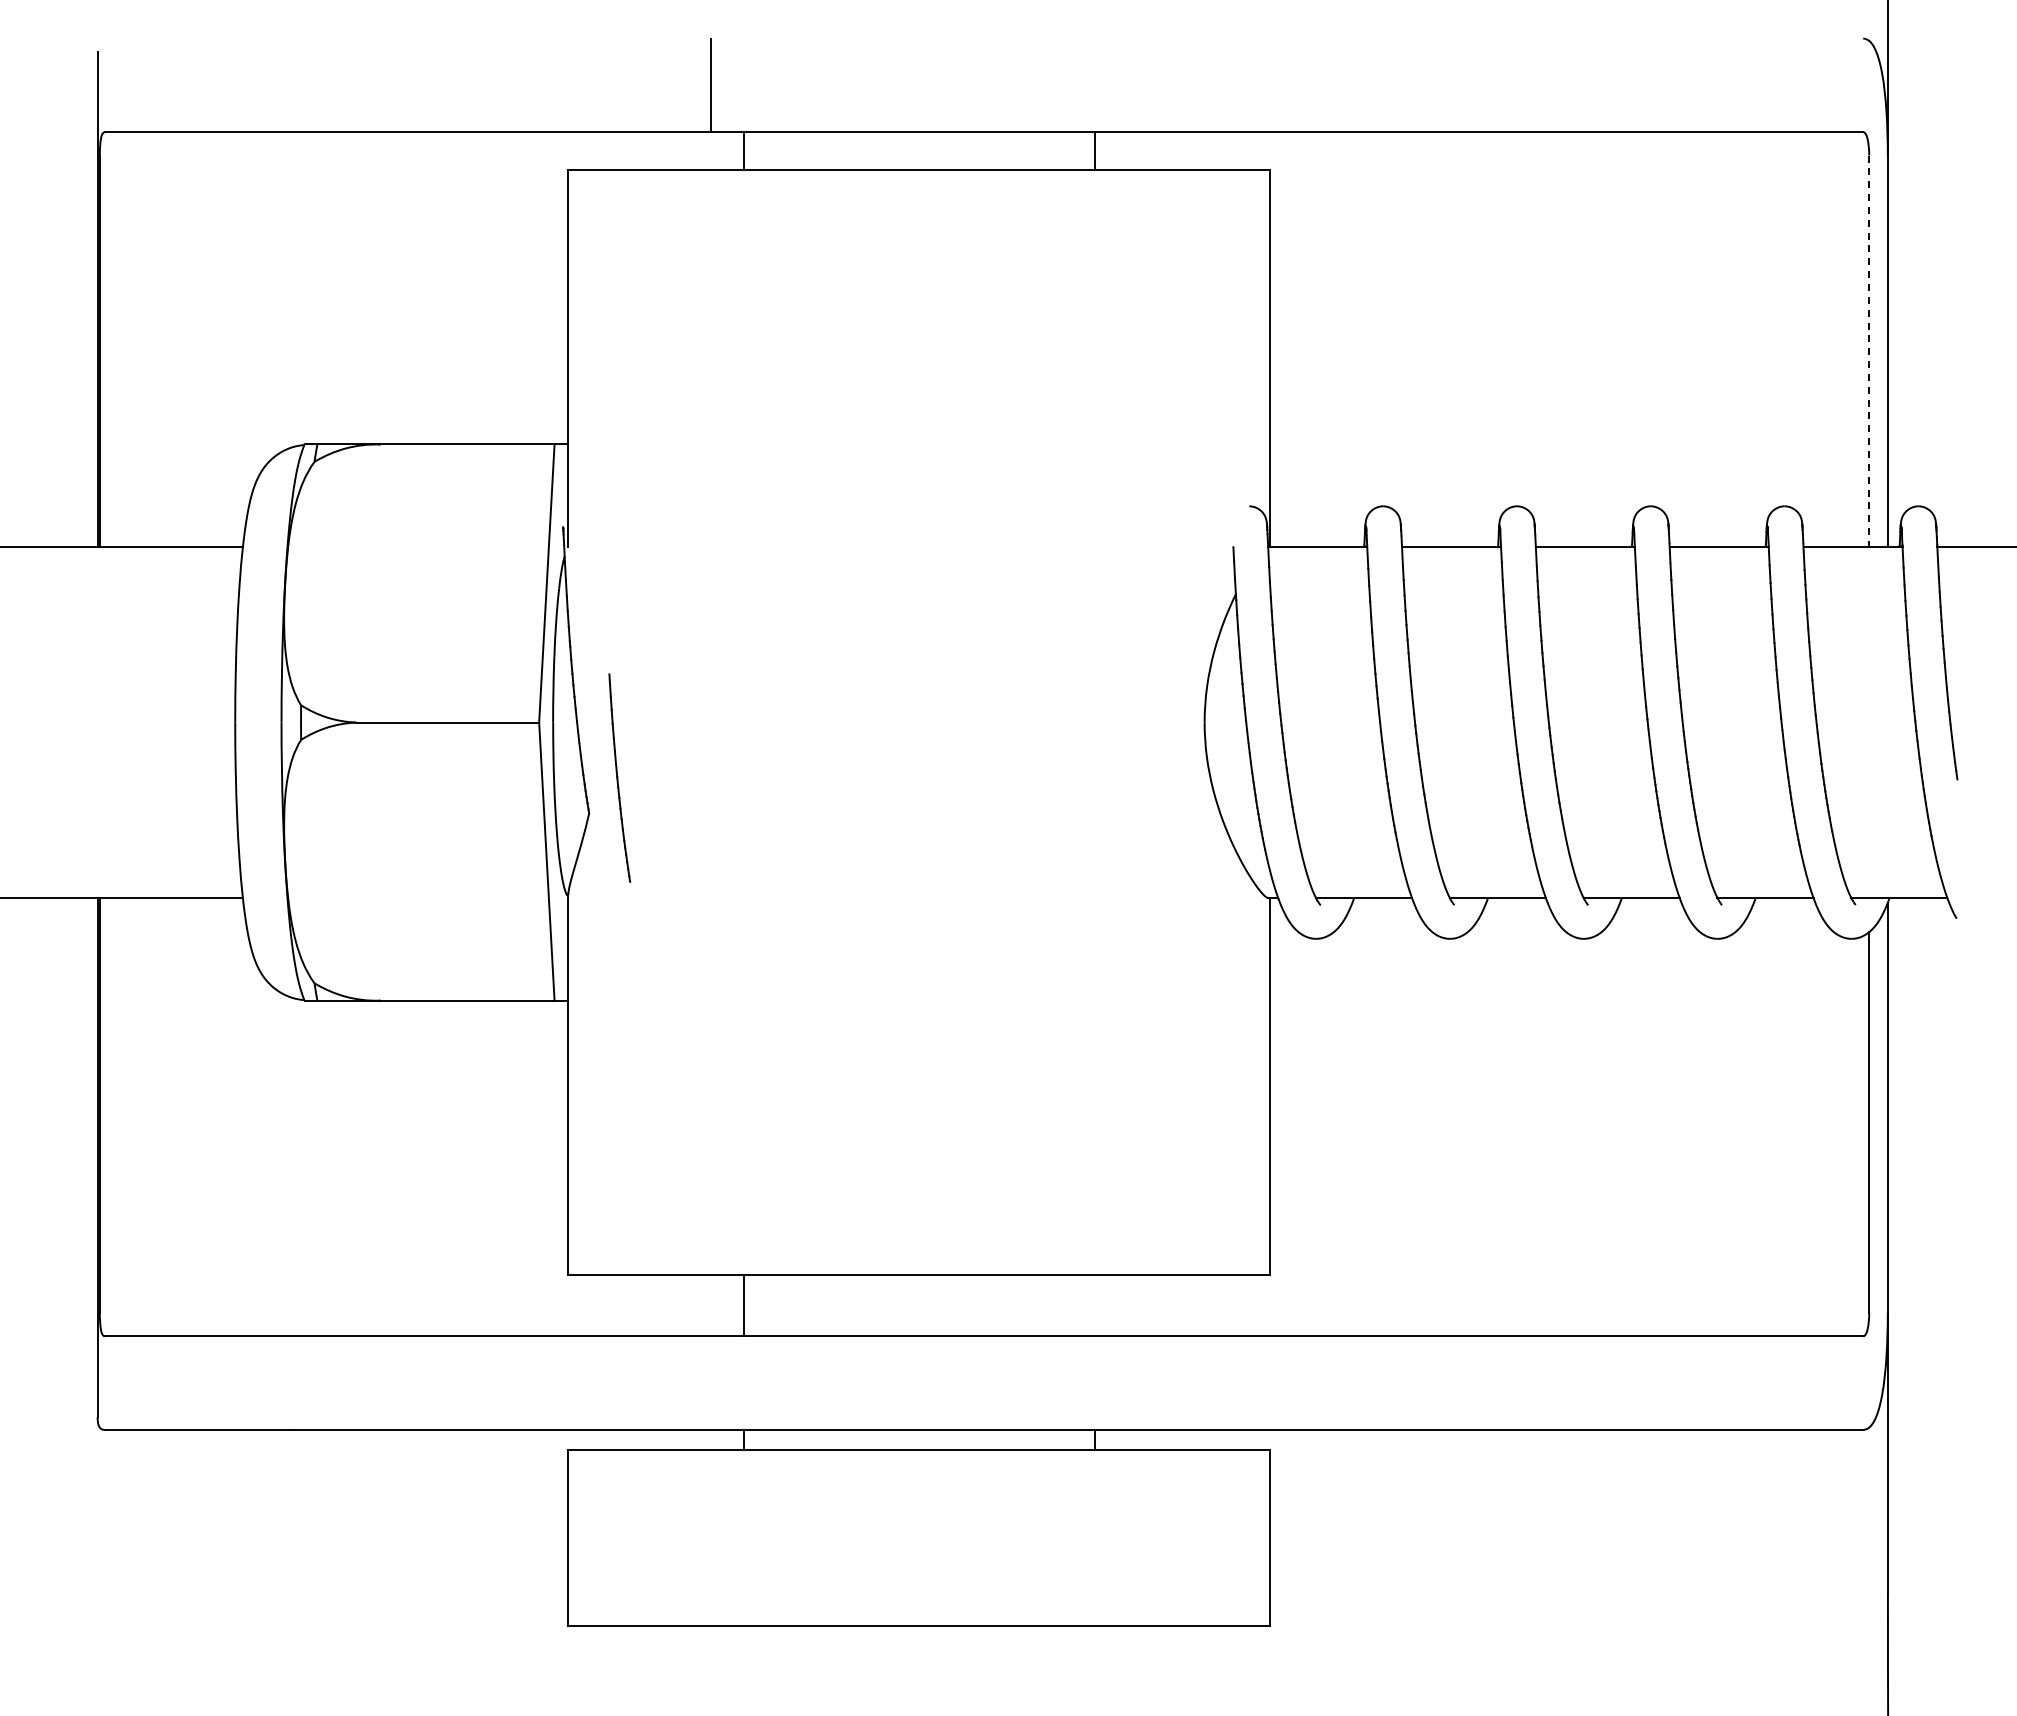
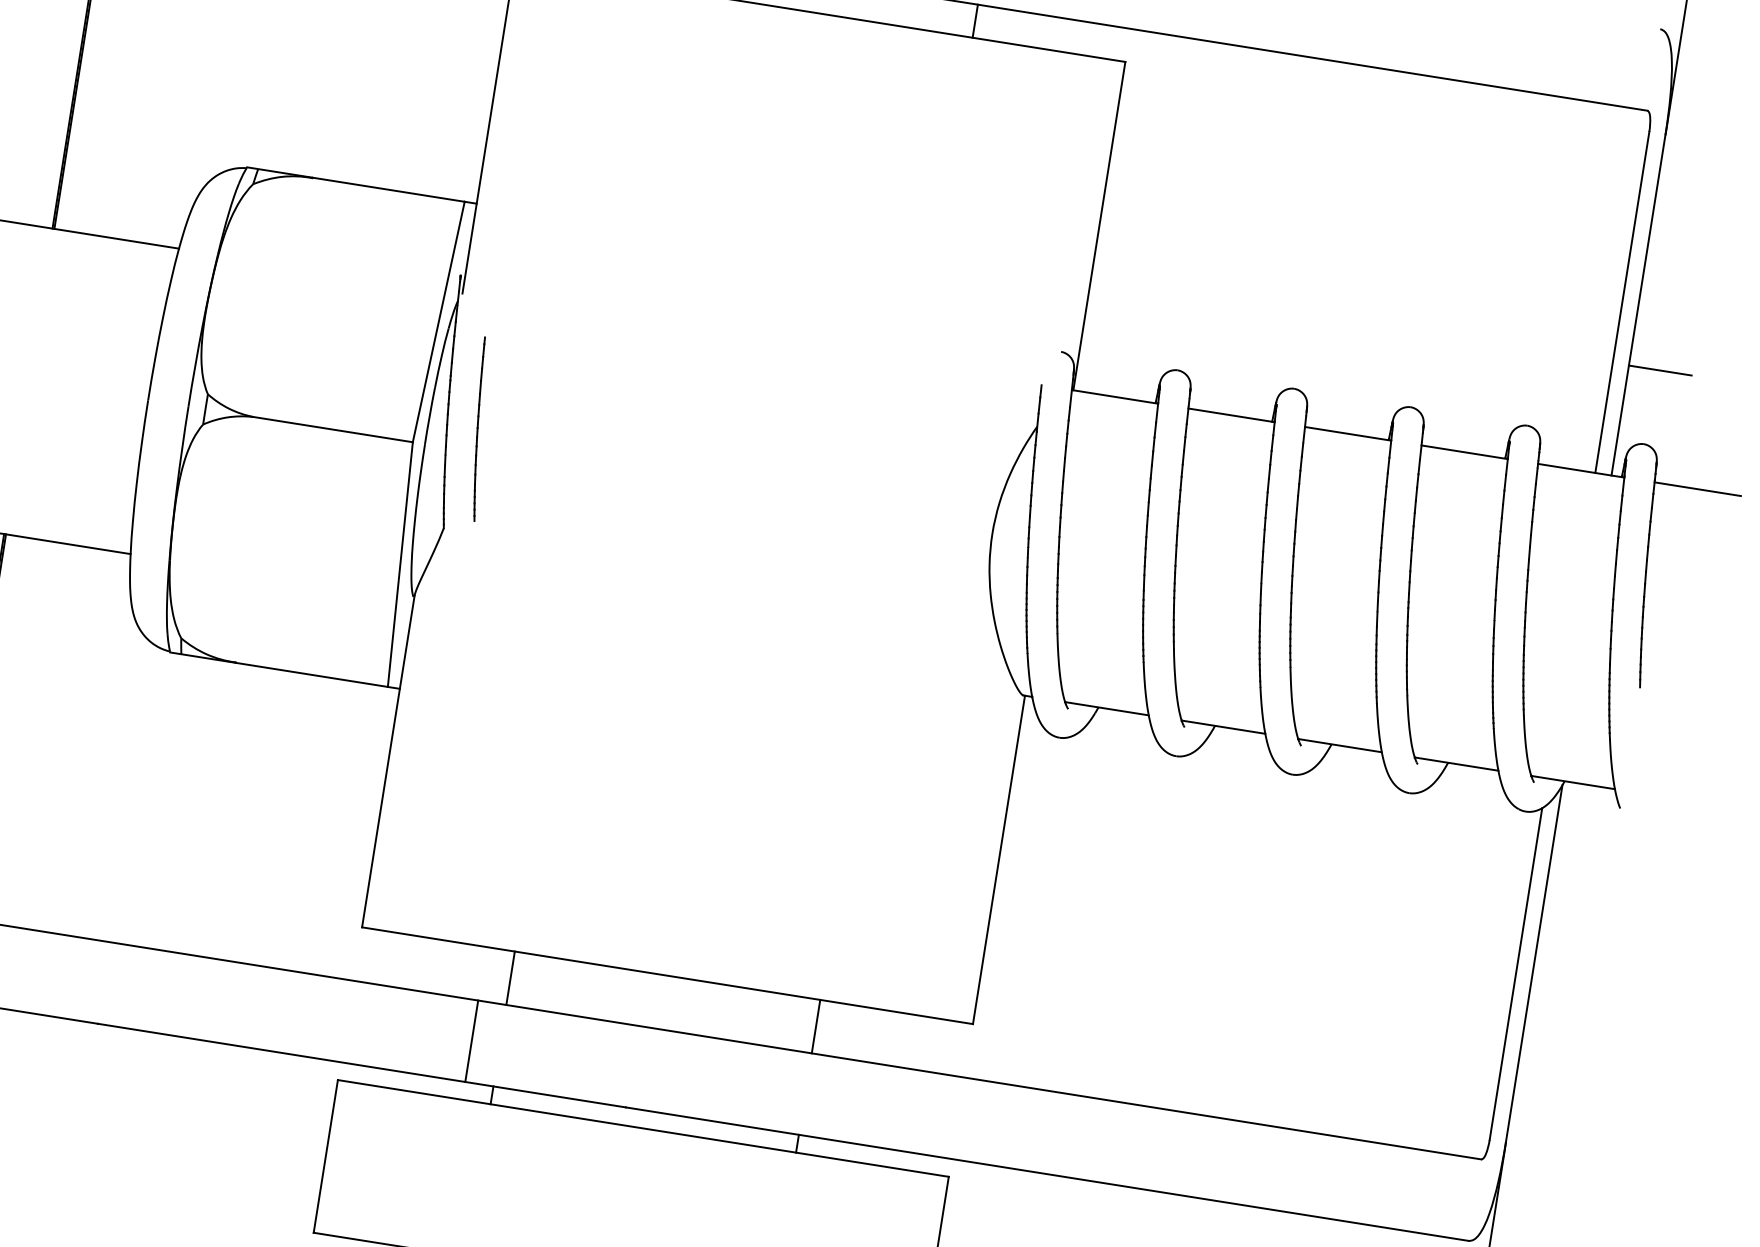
line: (1869, 351) -> (1622, 302), dashed -> solid
line: (1923, 420) -> (1660, 370), added
part: (619, 777) -> (479, 428), moved
line: (1094, 1305) -> (816, 1026), added
line: (711, 1382) -> (471, 1040), added

